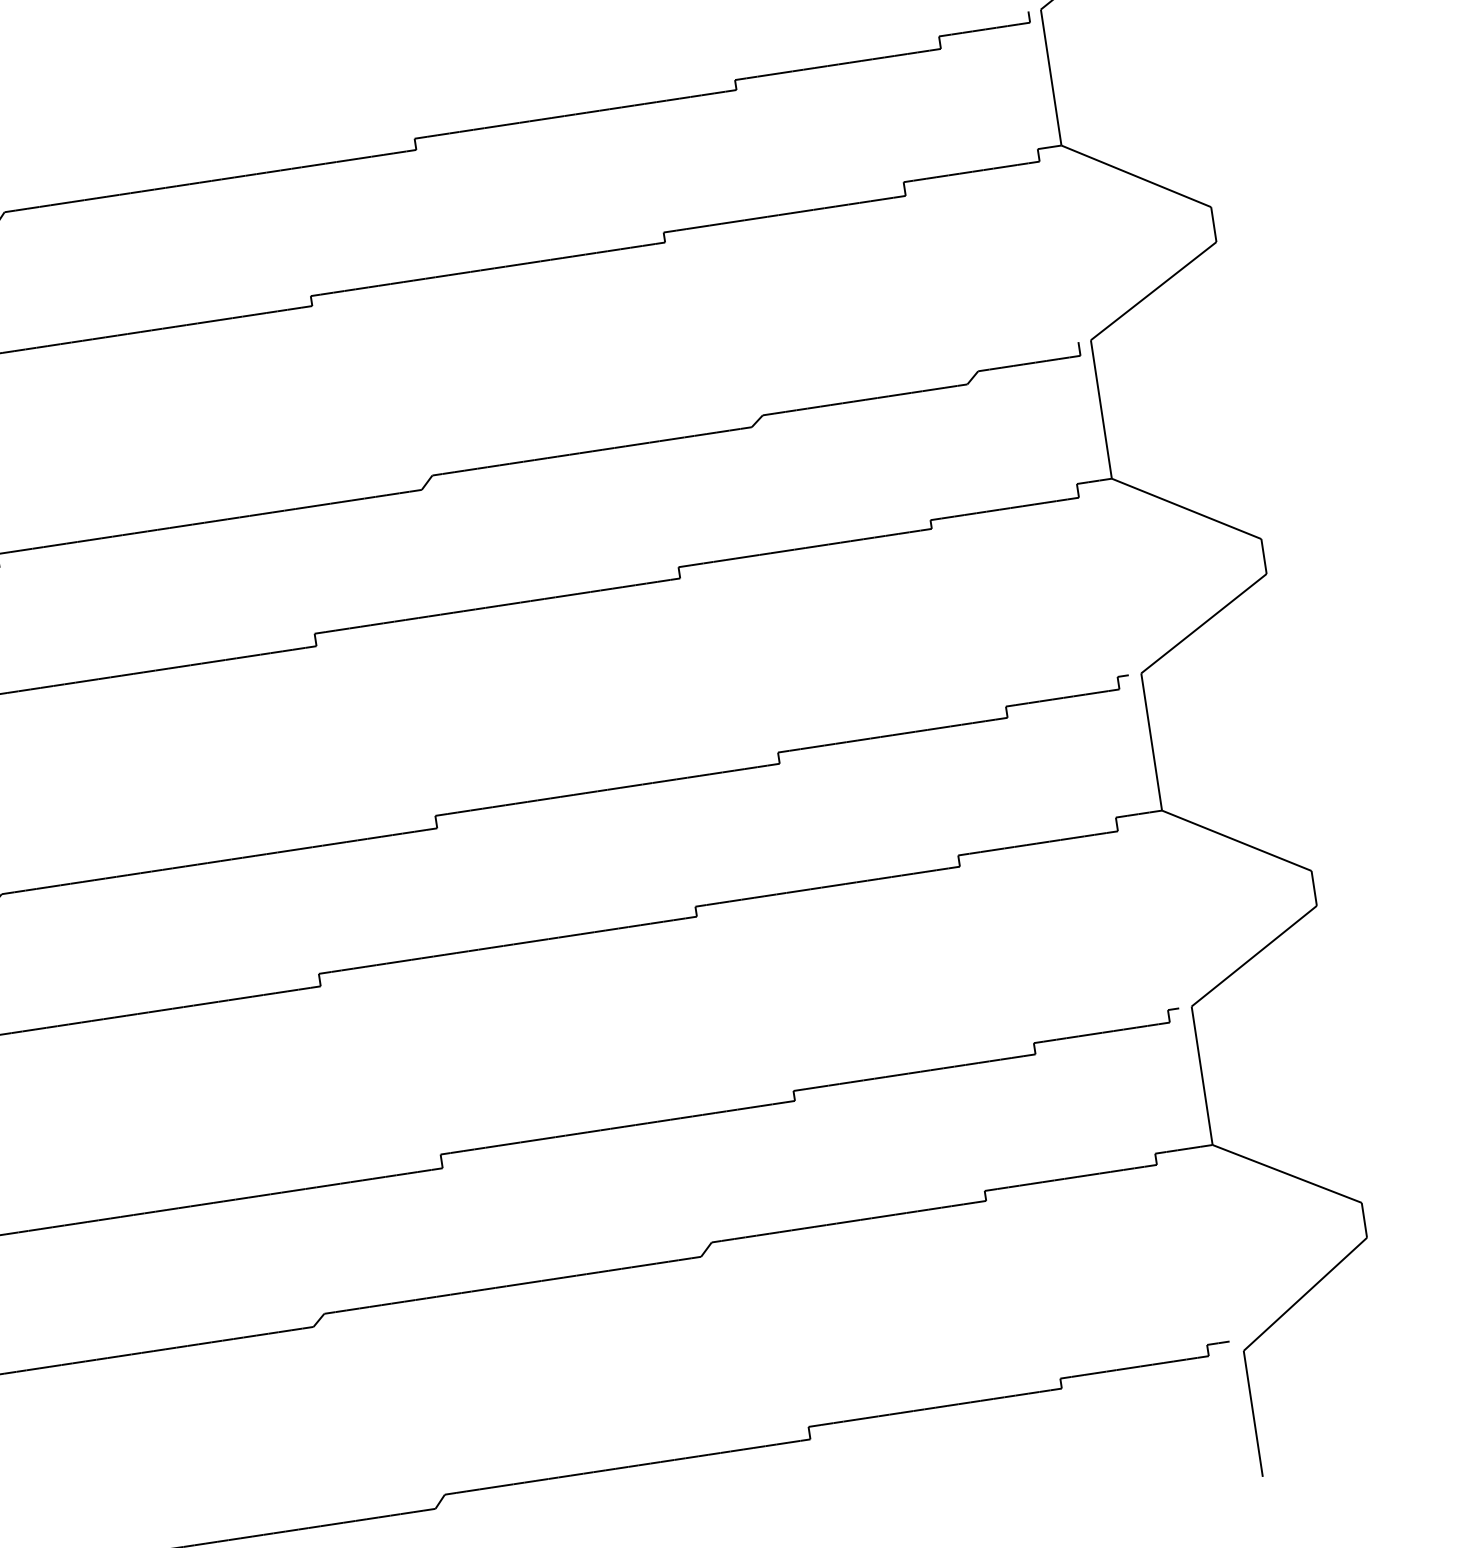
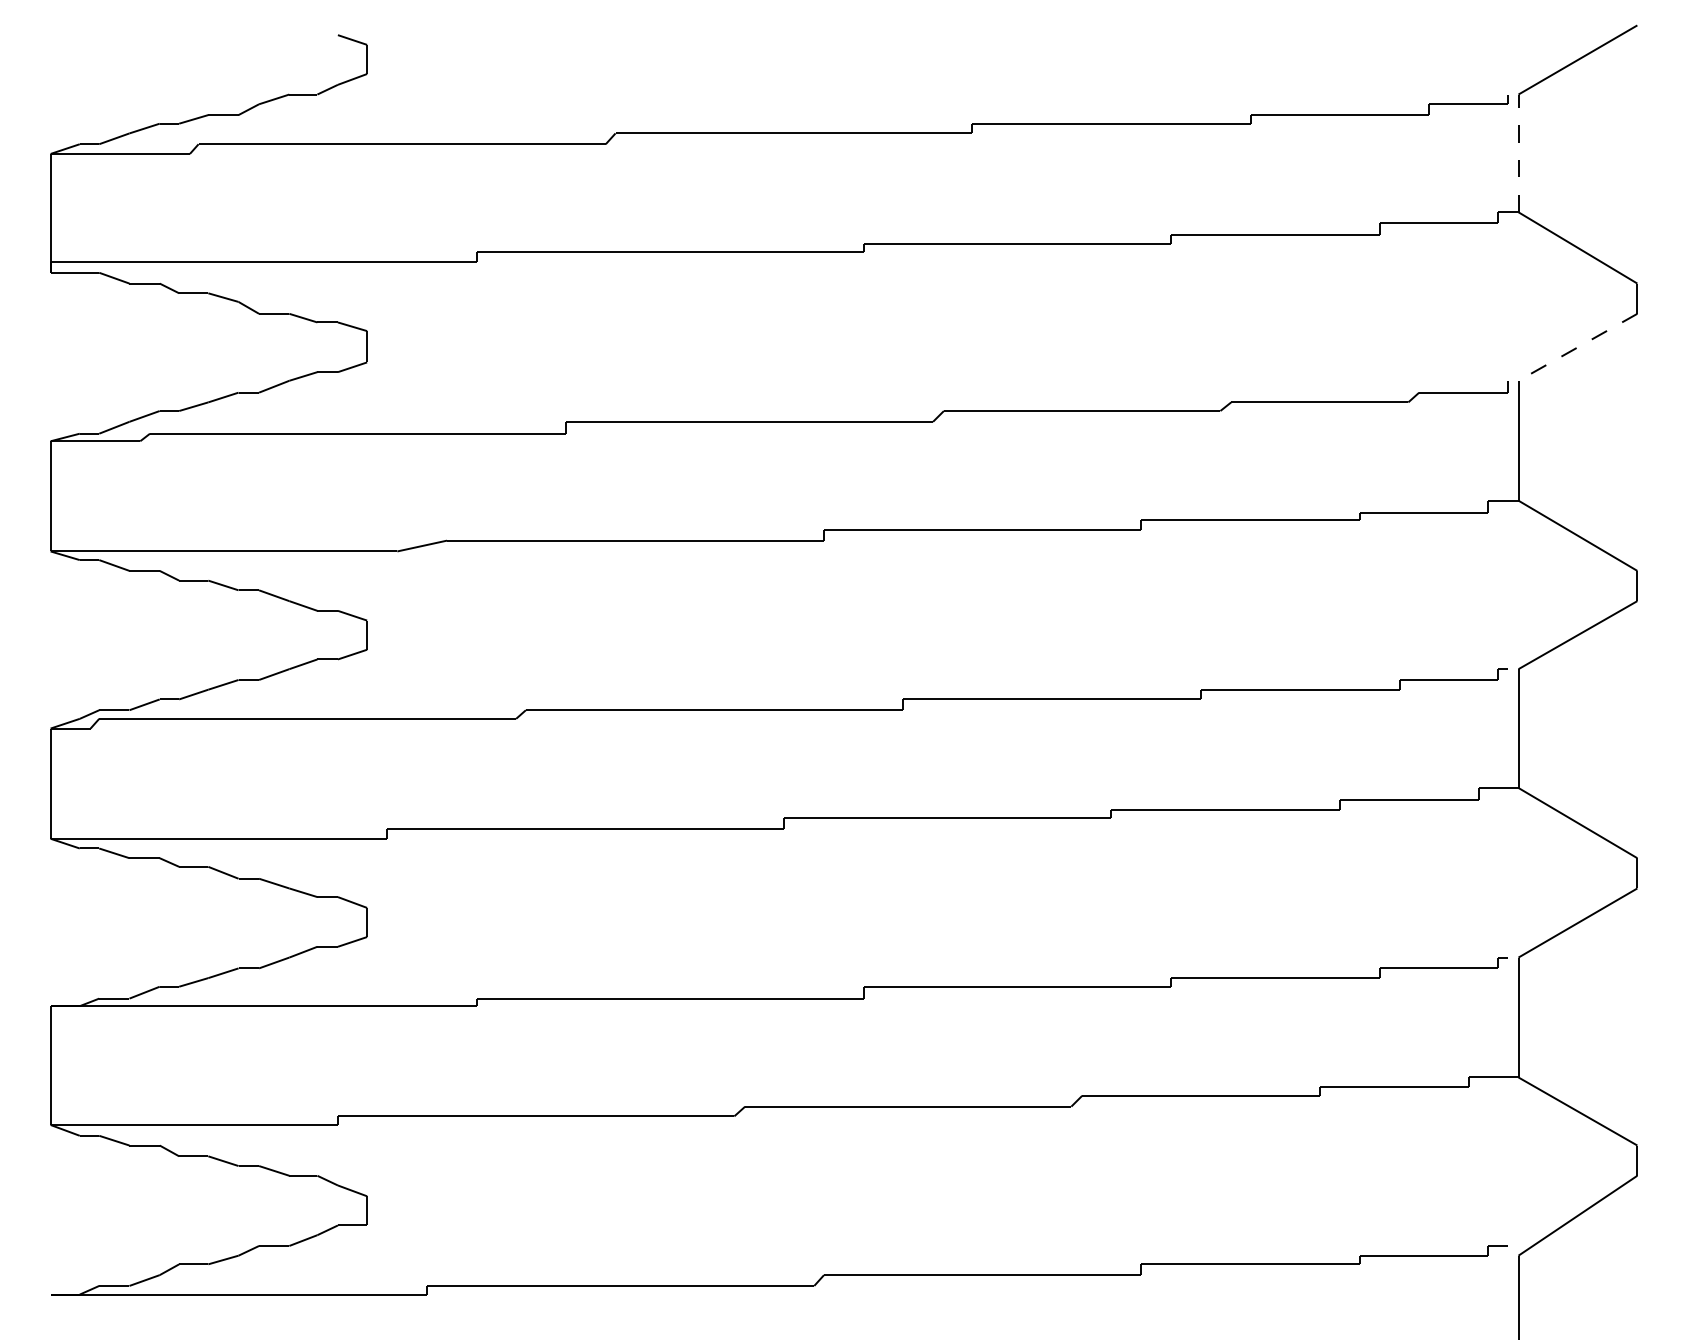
line: (1051, 77) -> (1518, 153), solid -> dashed
line: (1153, 291) -> (1577, 347), solid -> dashed

